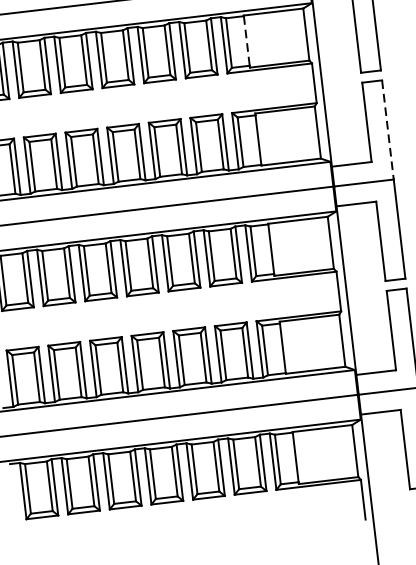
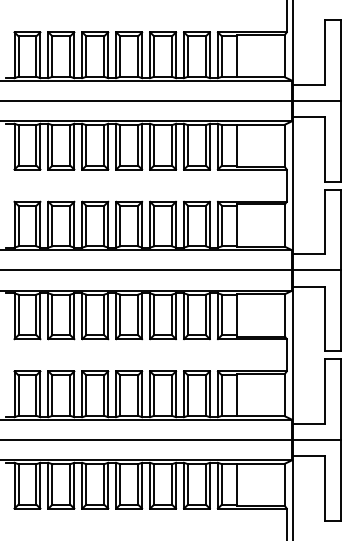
line: (246, 41) -> (236, 145), dashed -> solid
line: (388, 130) -> (341, 230), dashed -> solid

